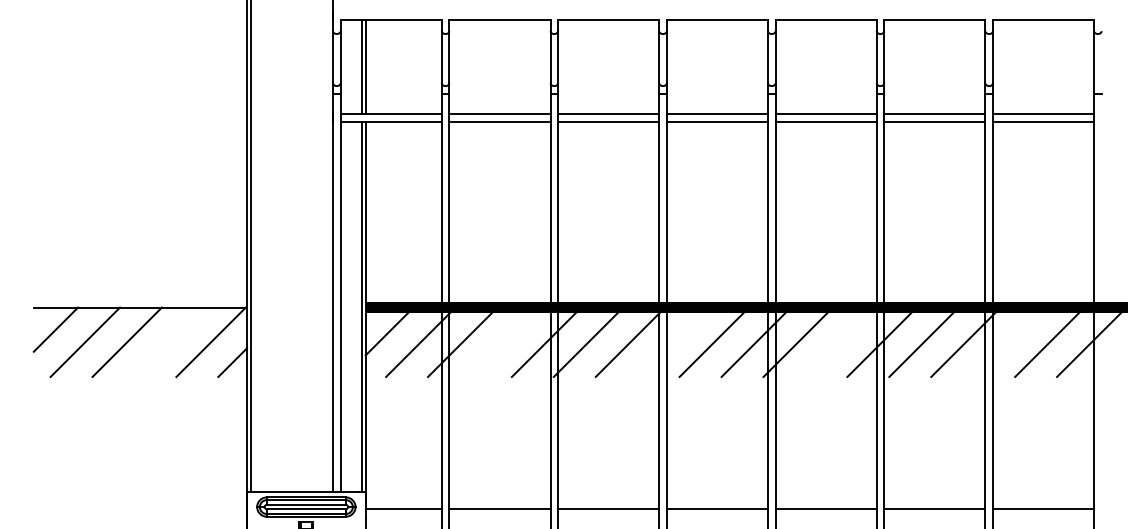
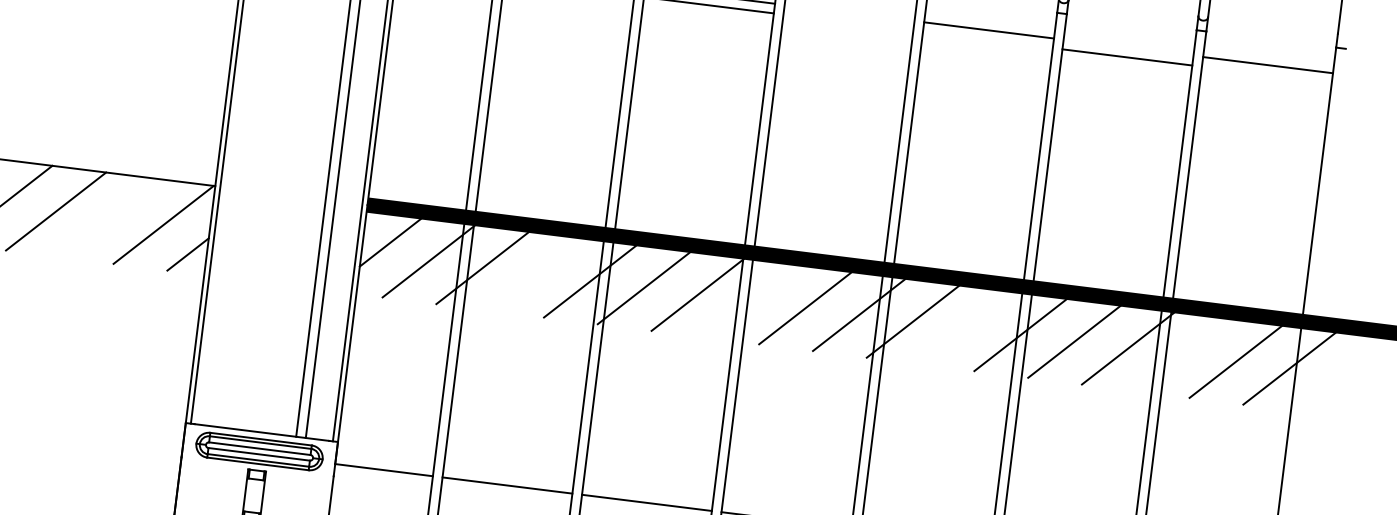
line: (716, 114) -> (848, 13), removed
line: (934, 114) -> (1128, 48), removed
line: (716, 121) -> (847, 22), removed
line: (825, 121) -> (987, 39), removed
line: (1043, 121) -> (1266, 74), removed

